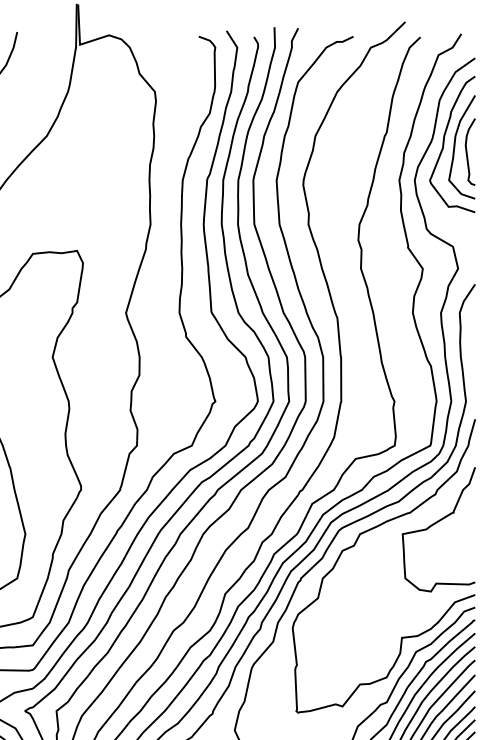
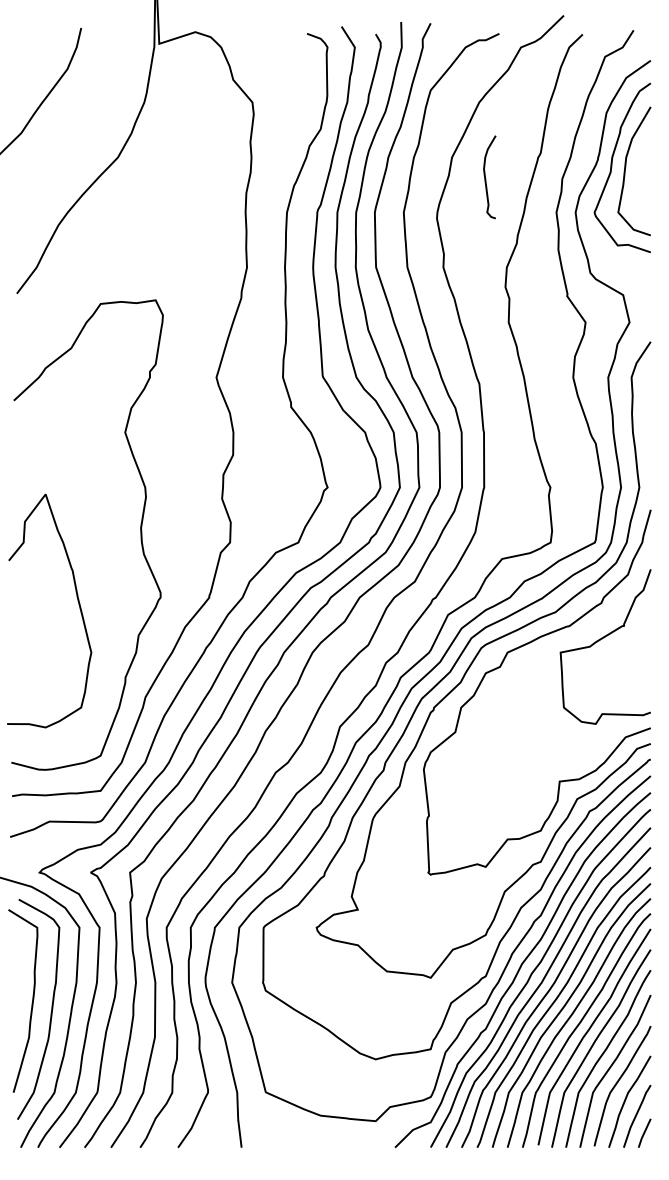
curve: (467, 153) -> (486, 178), moved

